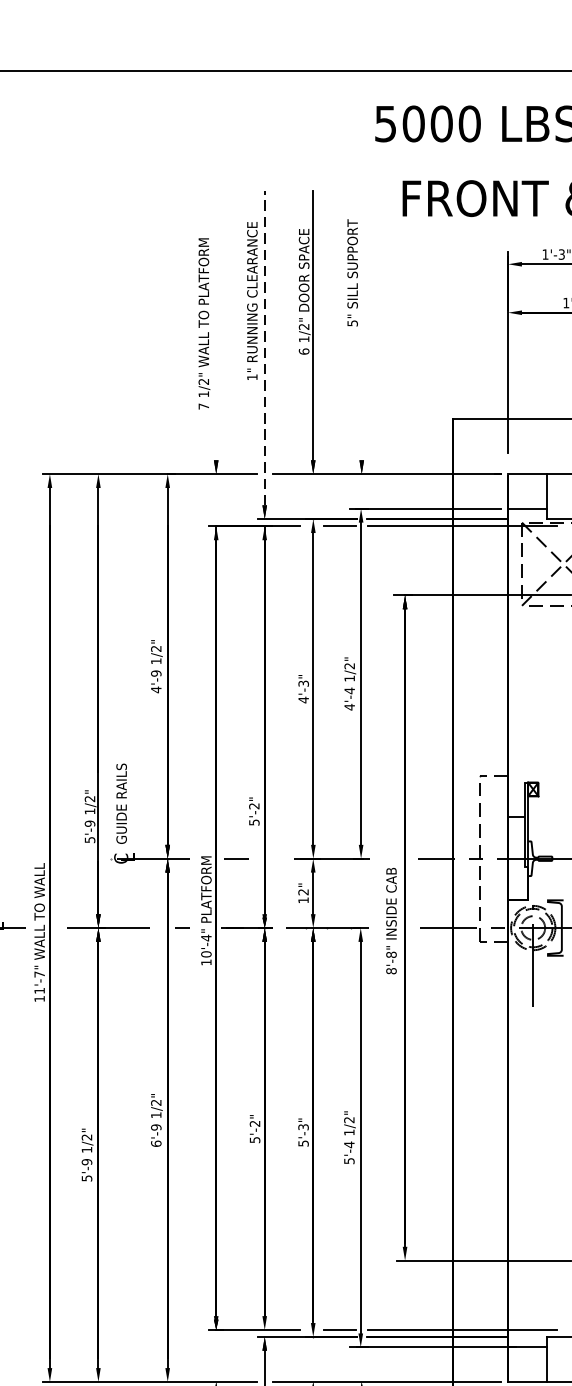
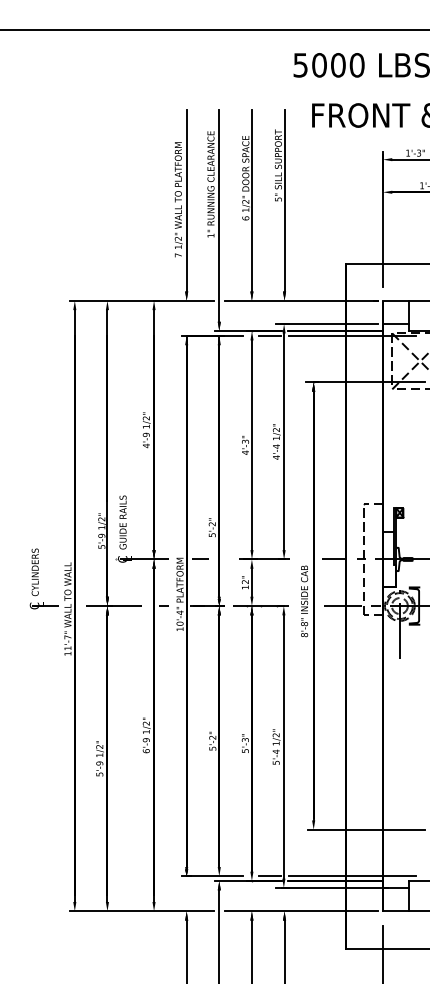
line: (215, 324) -> (186, 200), added
line: (361, 324) -> (284, 200), added
line: (265, 348) -> (219, 216), dashed -> solid

